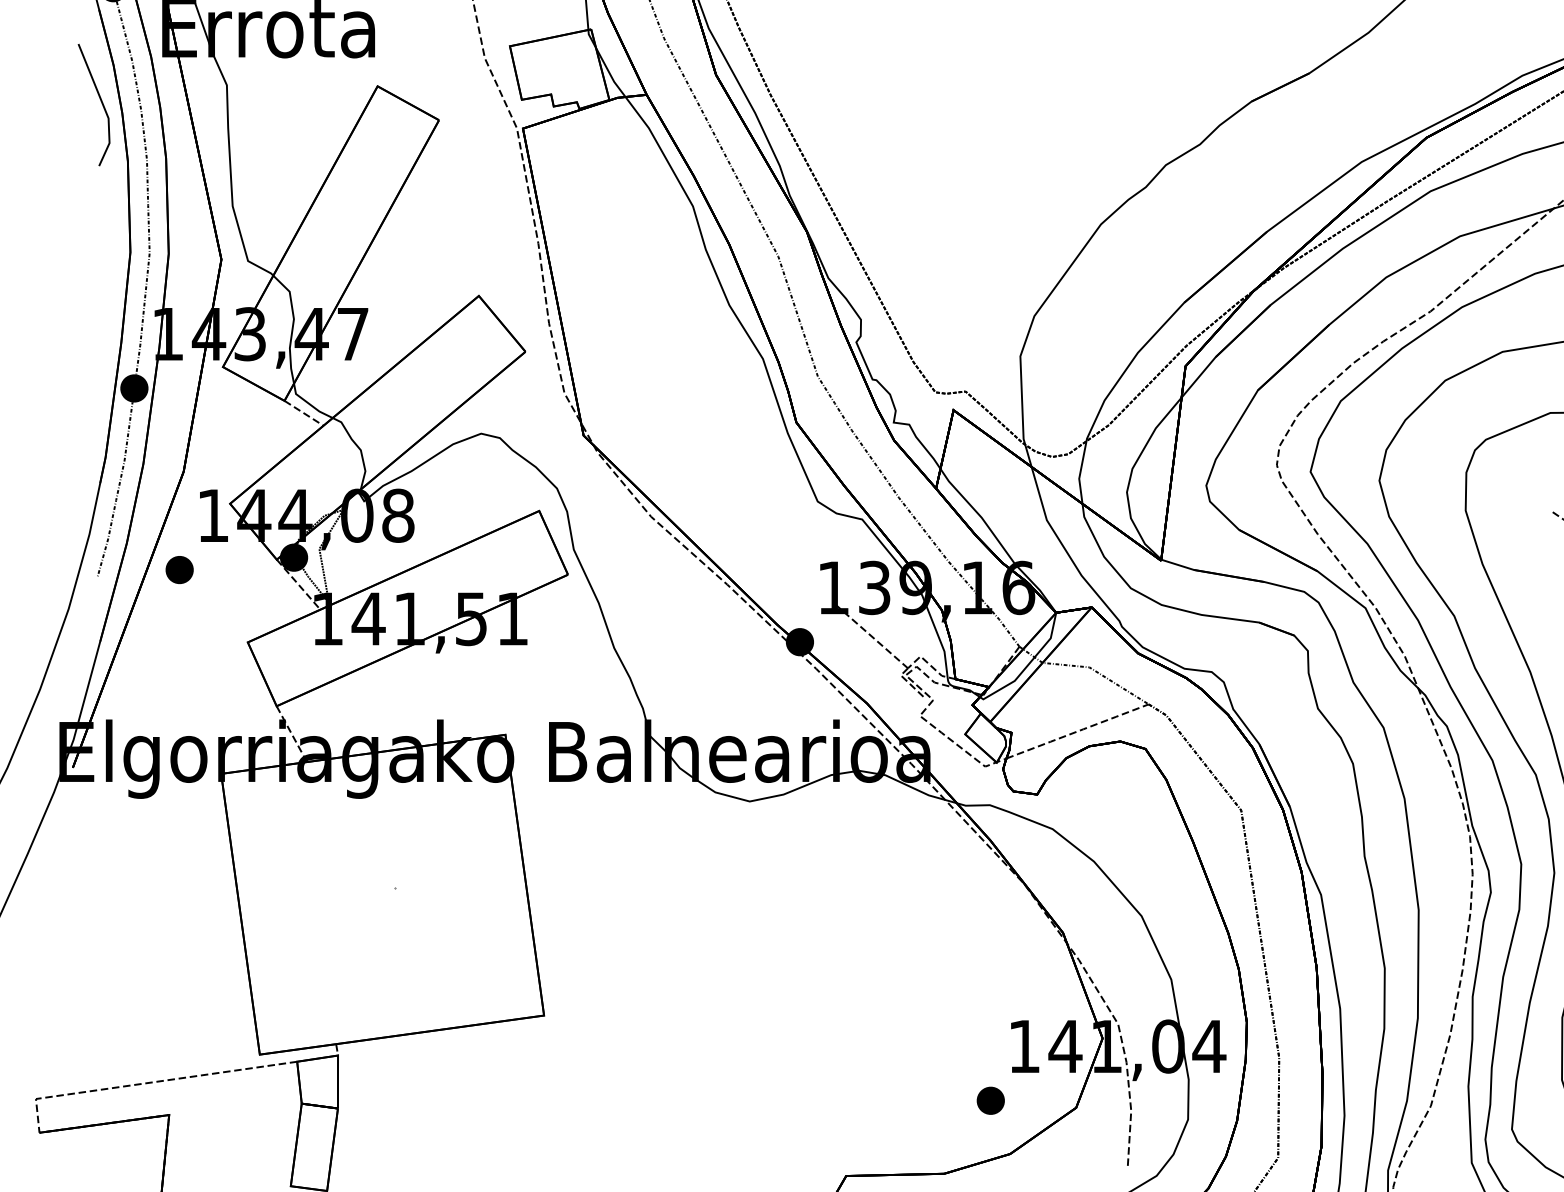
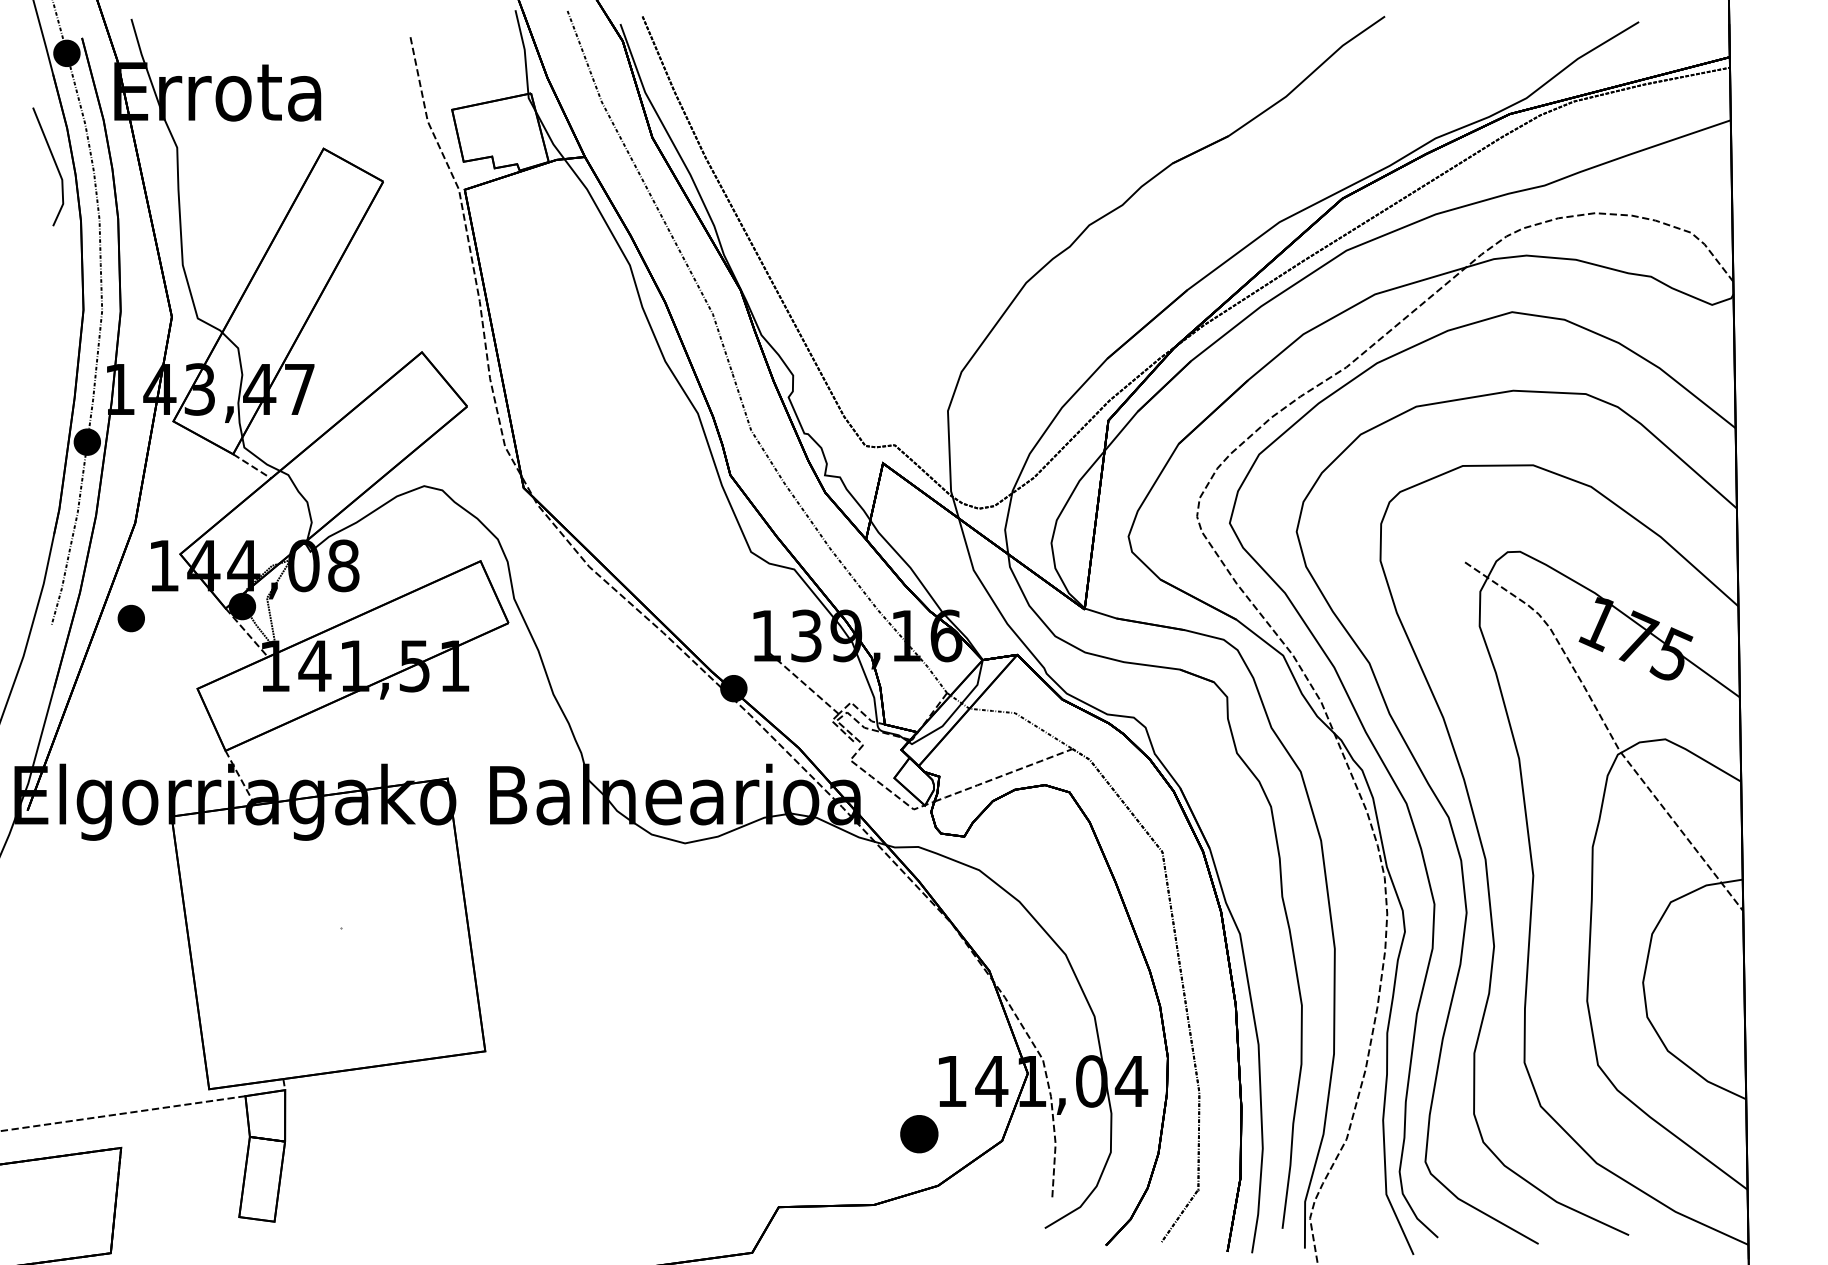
part: (990, 1100) -> (918, 1133), size x1.4

